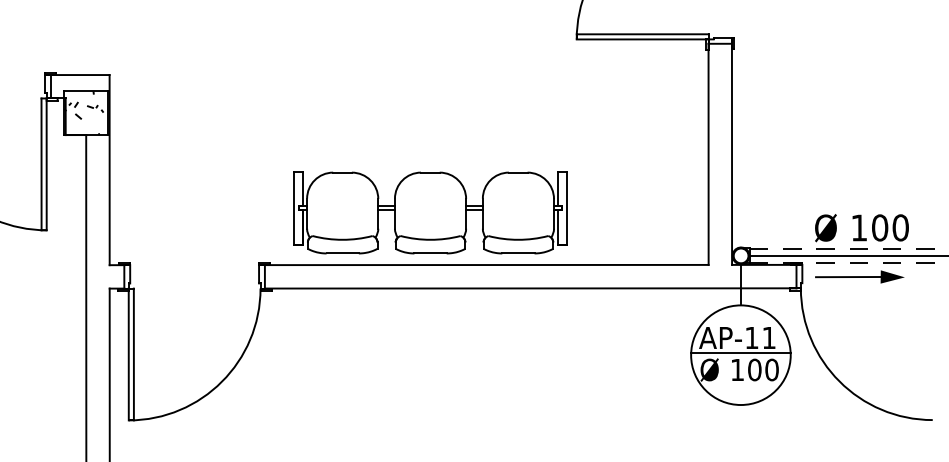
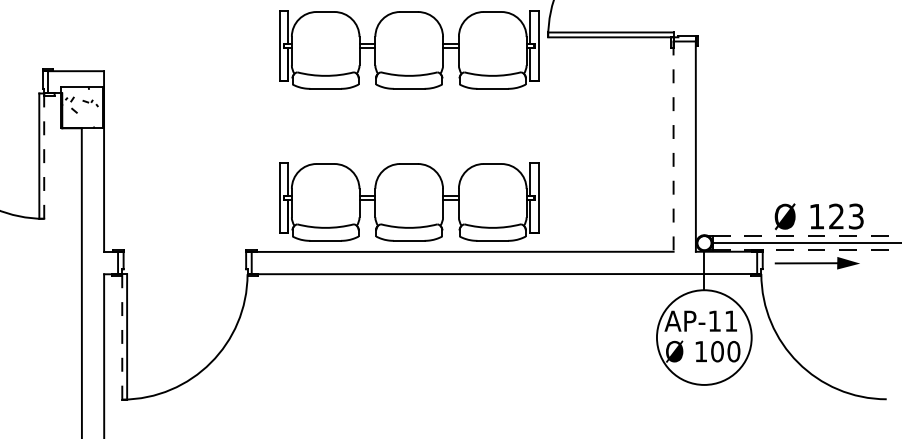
part: (430, 52) -> (409, 49), added
line: (708, 155) -> (673, 147), solid -> dashed
line: (46, 164) -> (44, 156), solid -> dashed
text: (890, 227) -> (846, 216), 100 -> 123
line: (741, 352) -> (704, 335), removed
line: (129, 354) -> (122, 336), solid -> dashed

